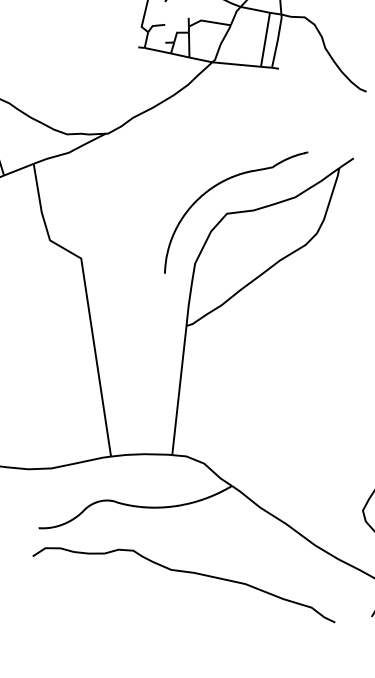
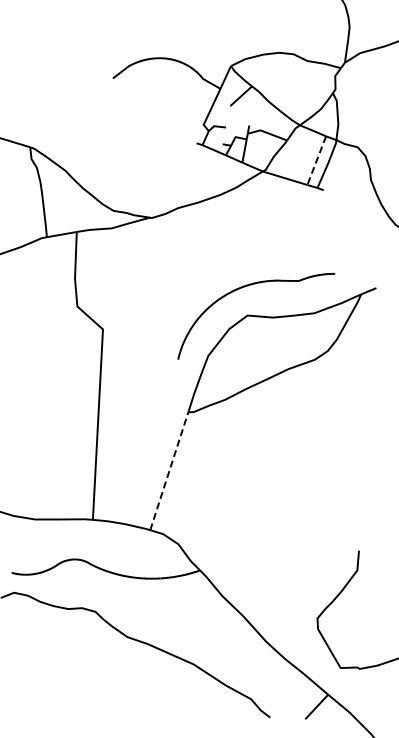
line: (265, 40) -> (316, 161), solid -> dashed
line: (179, 390) -> (169, 471), solid -> dashed

